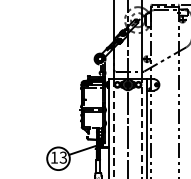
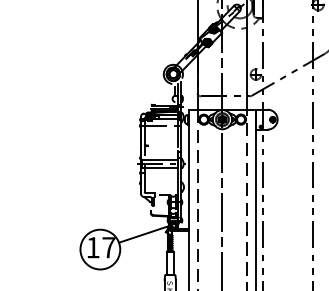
text: (62, 157) -> (107, 247), 13 -> 17

